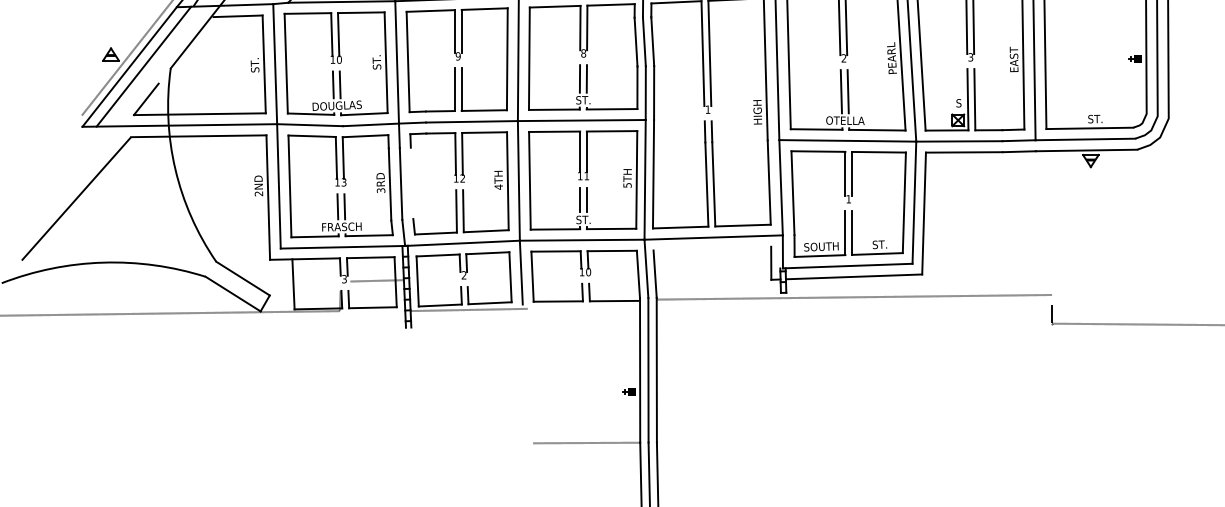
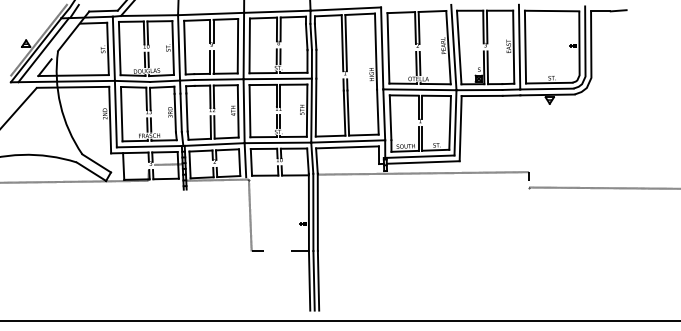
line: (411, 183) -> (186, 112), added
line: (712, 248) -> (347, 147), added
line: (528, 376) -> (249, 215), added

